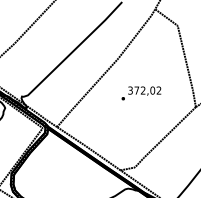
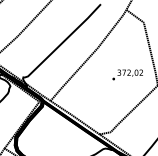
text: (141, 92) -> (127, 74), moved

